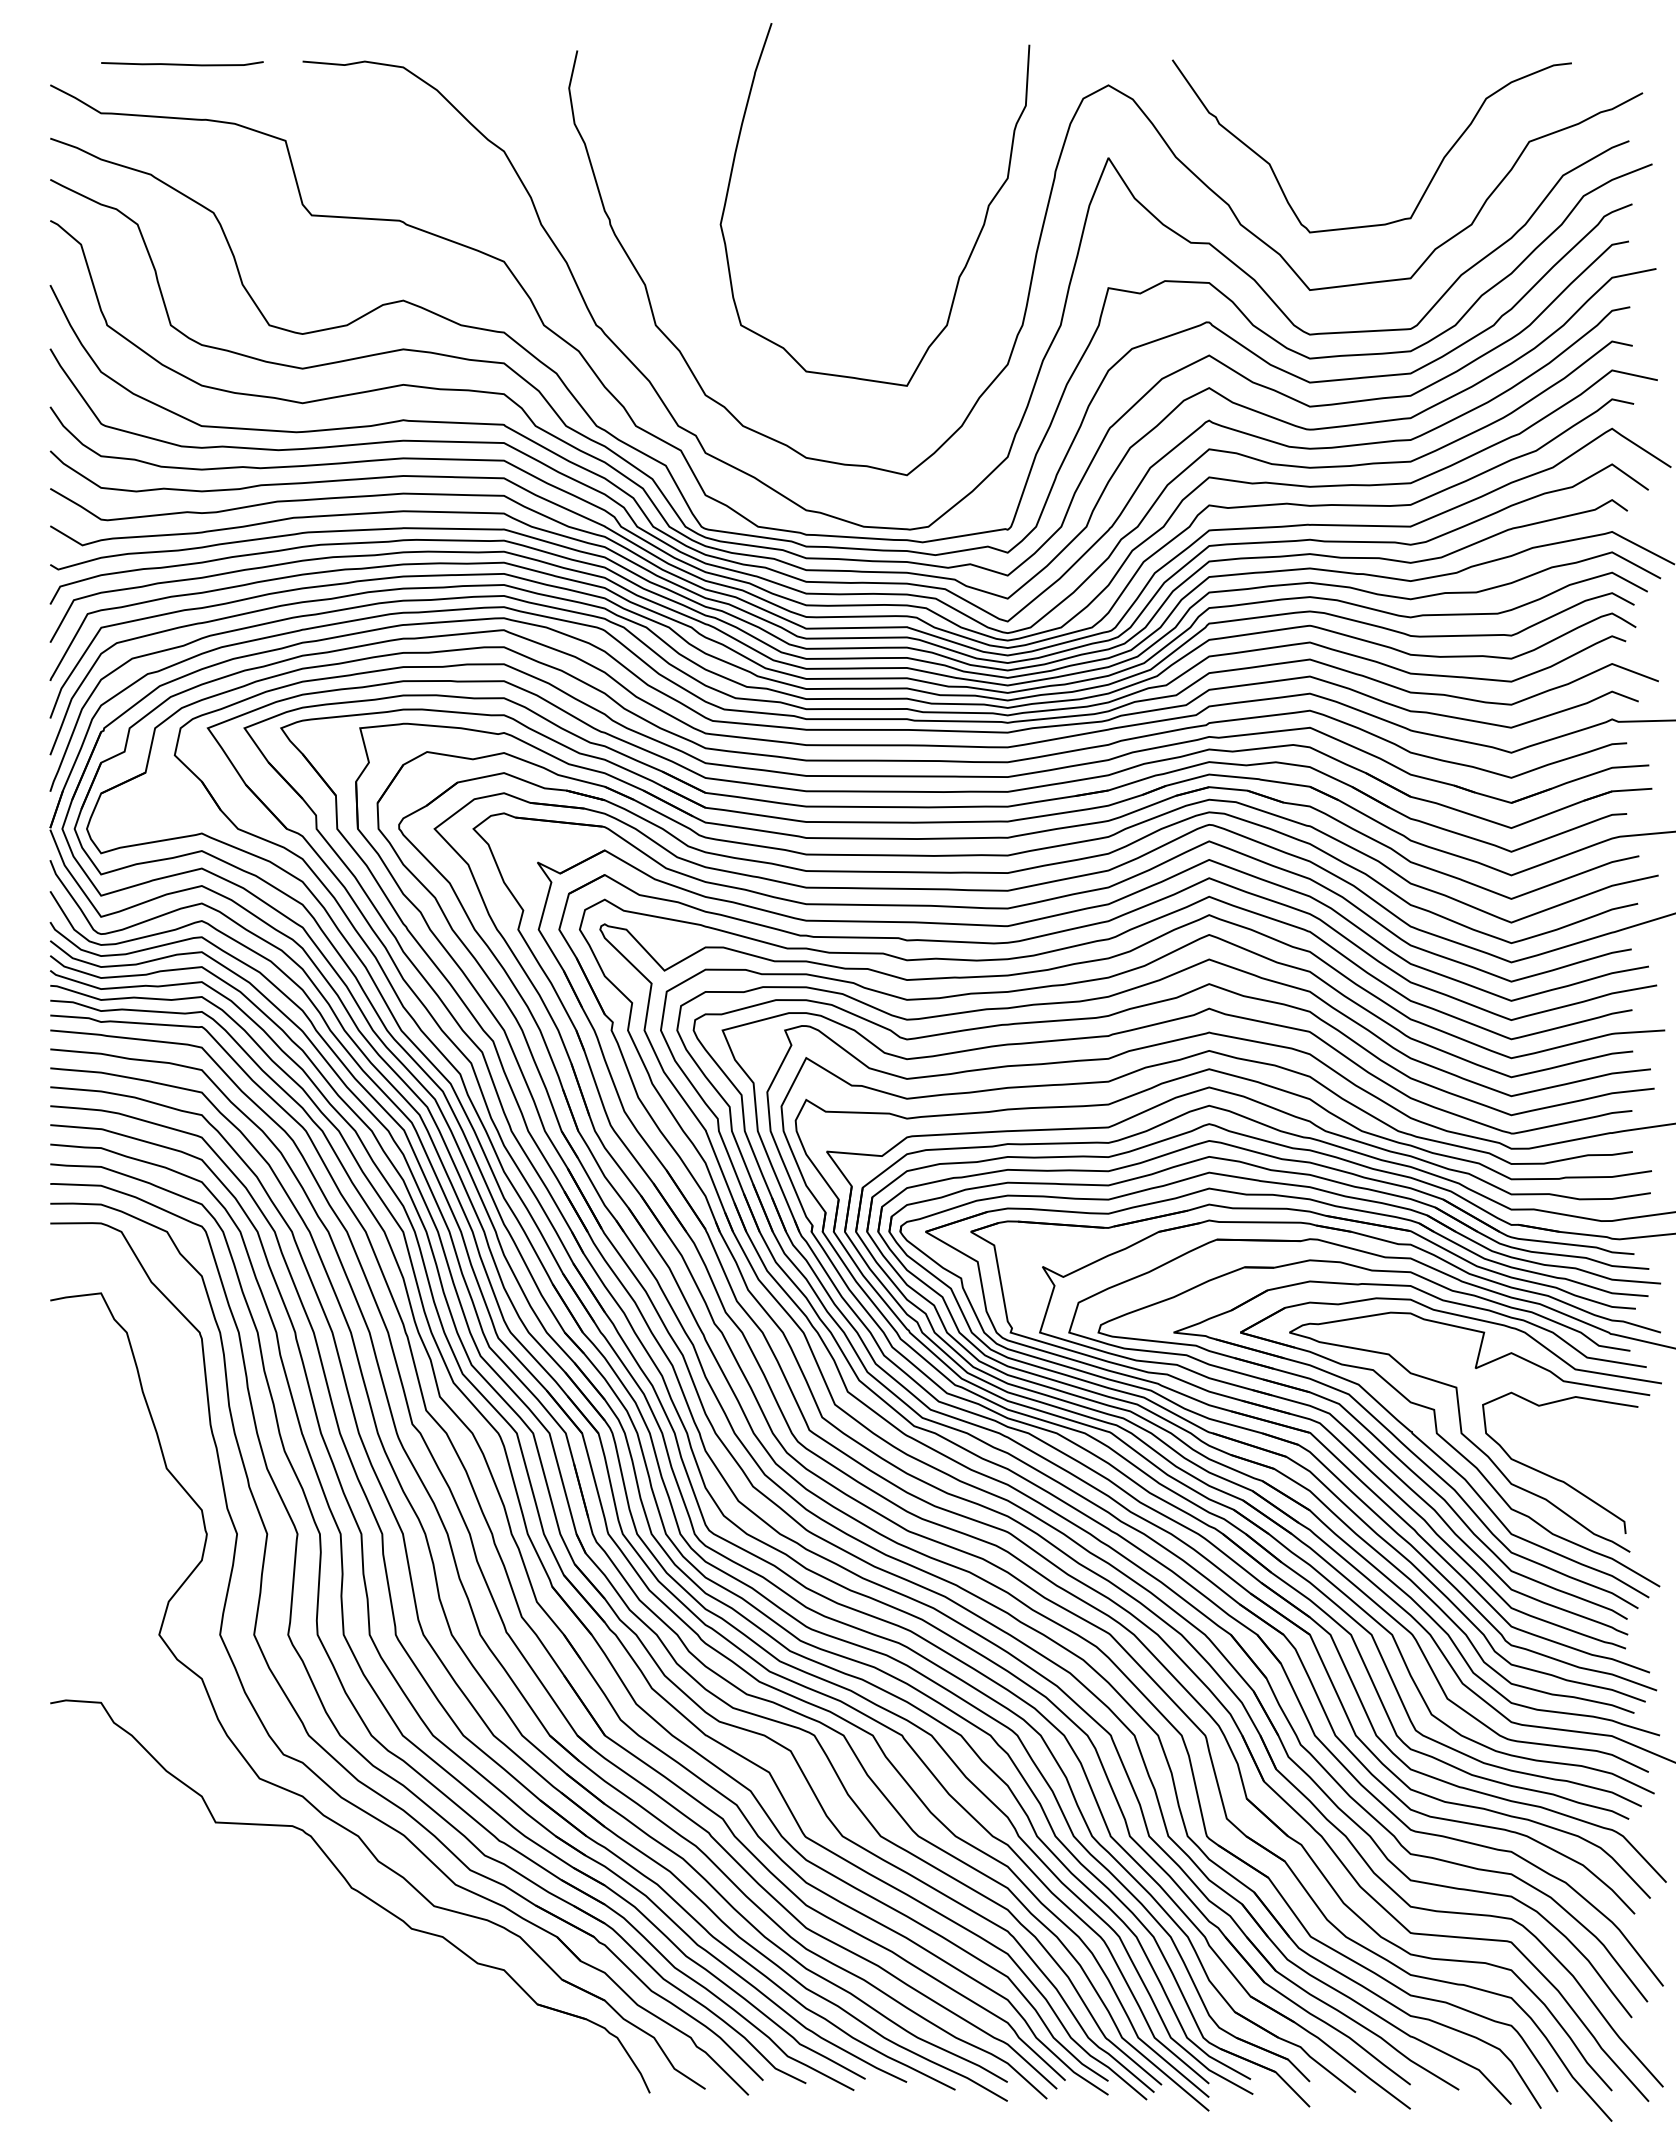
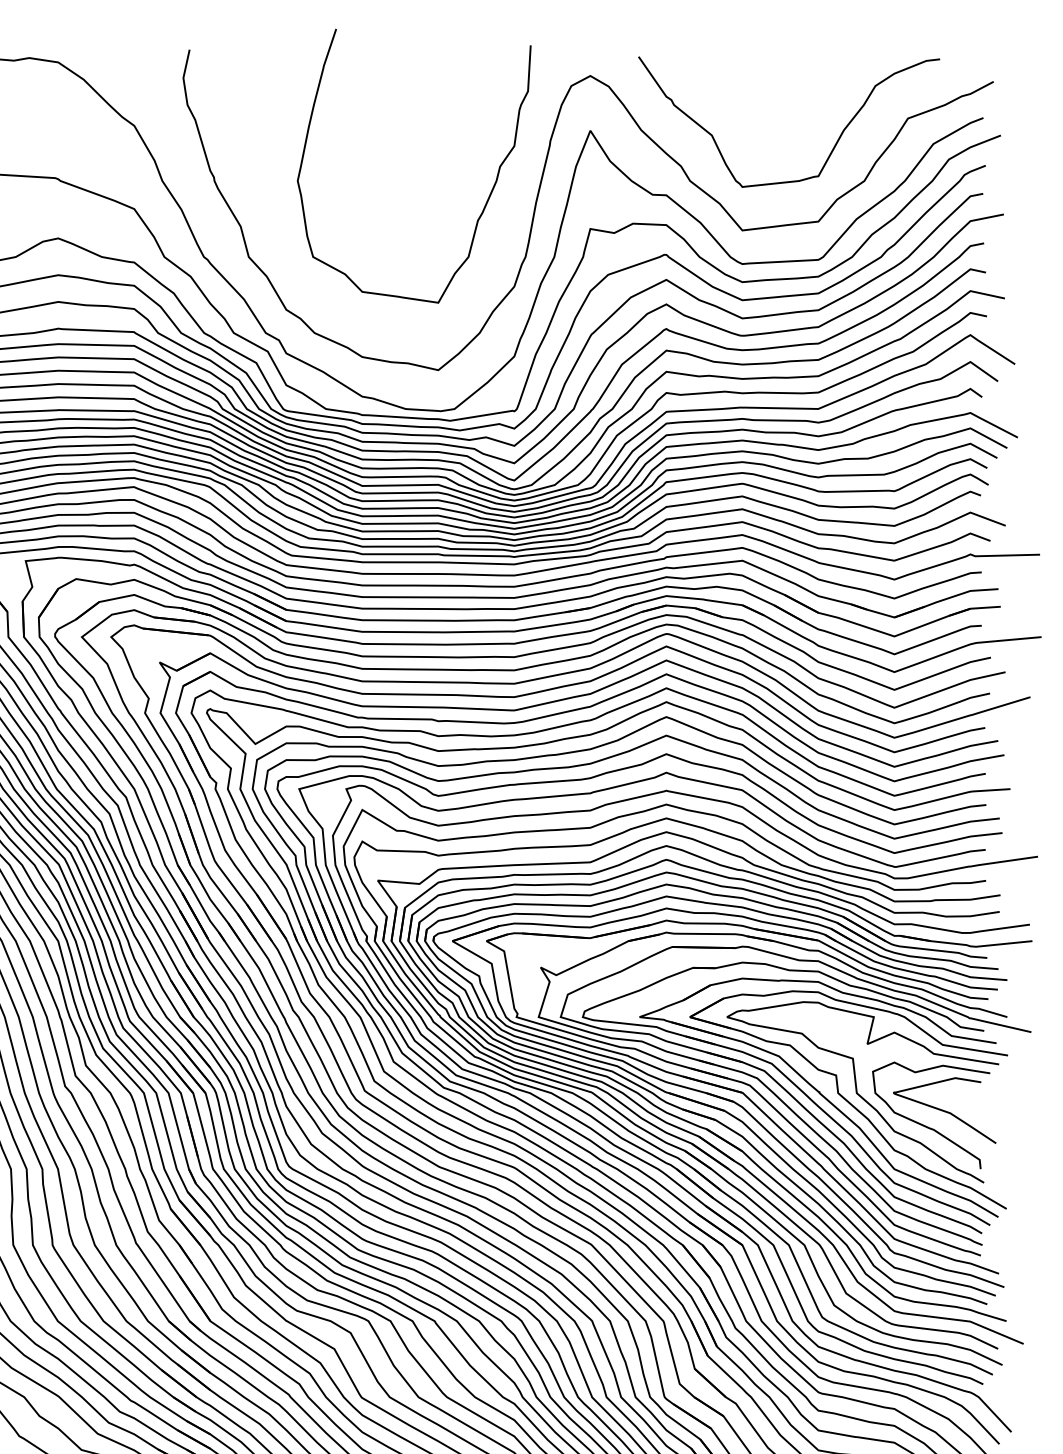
curve: (1577, 1456) -> (944, 1110), added

